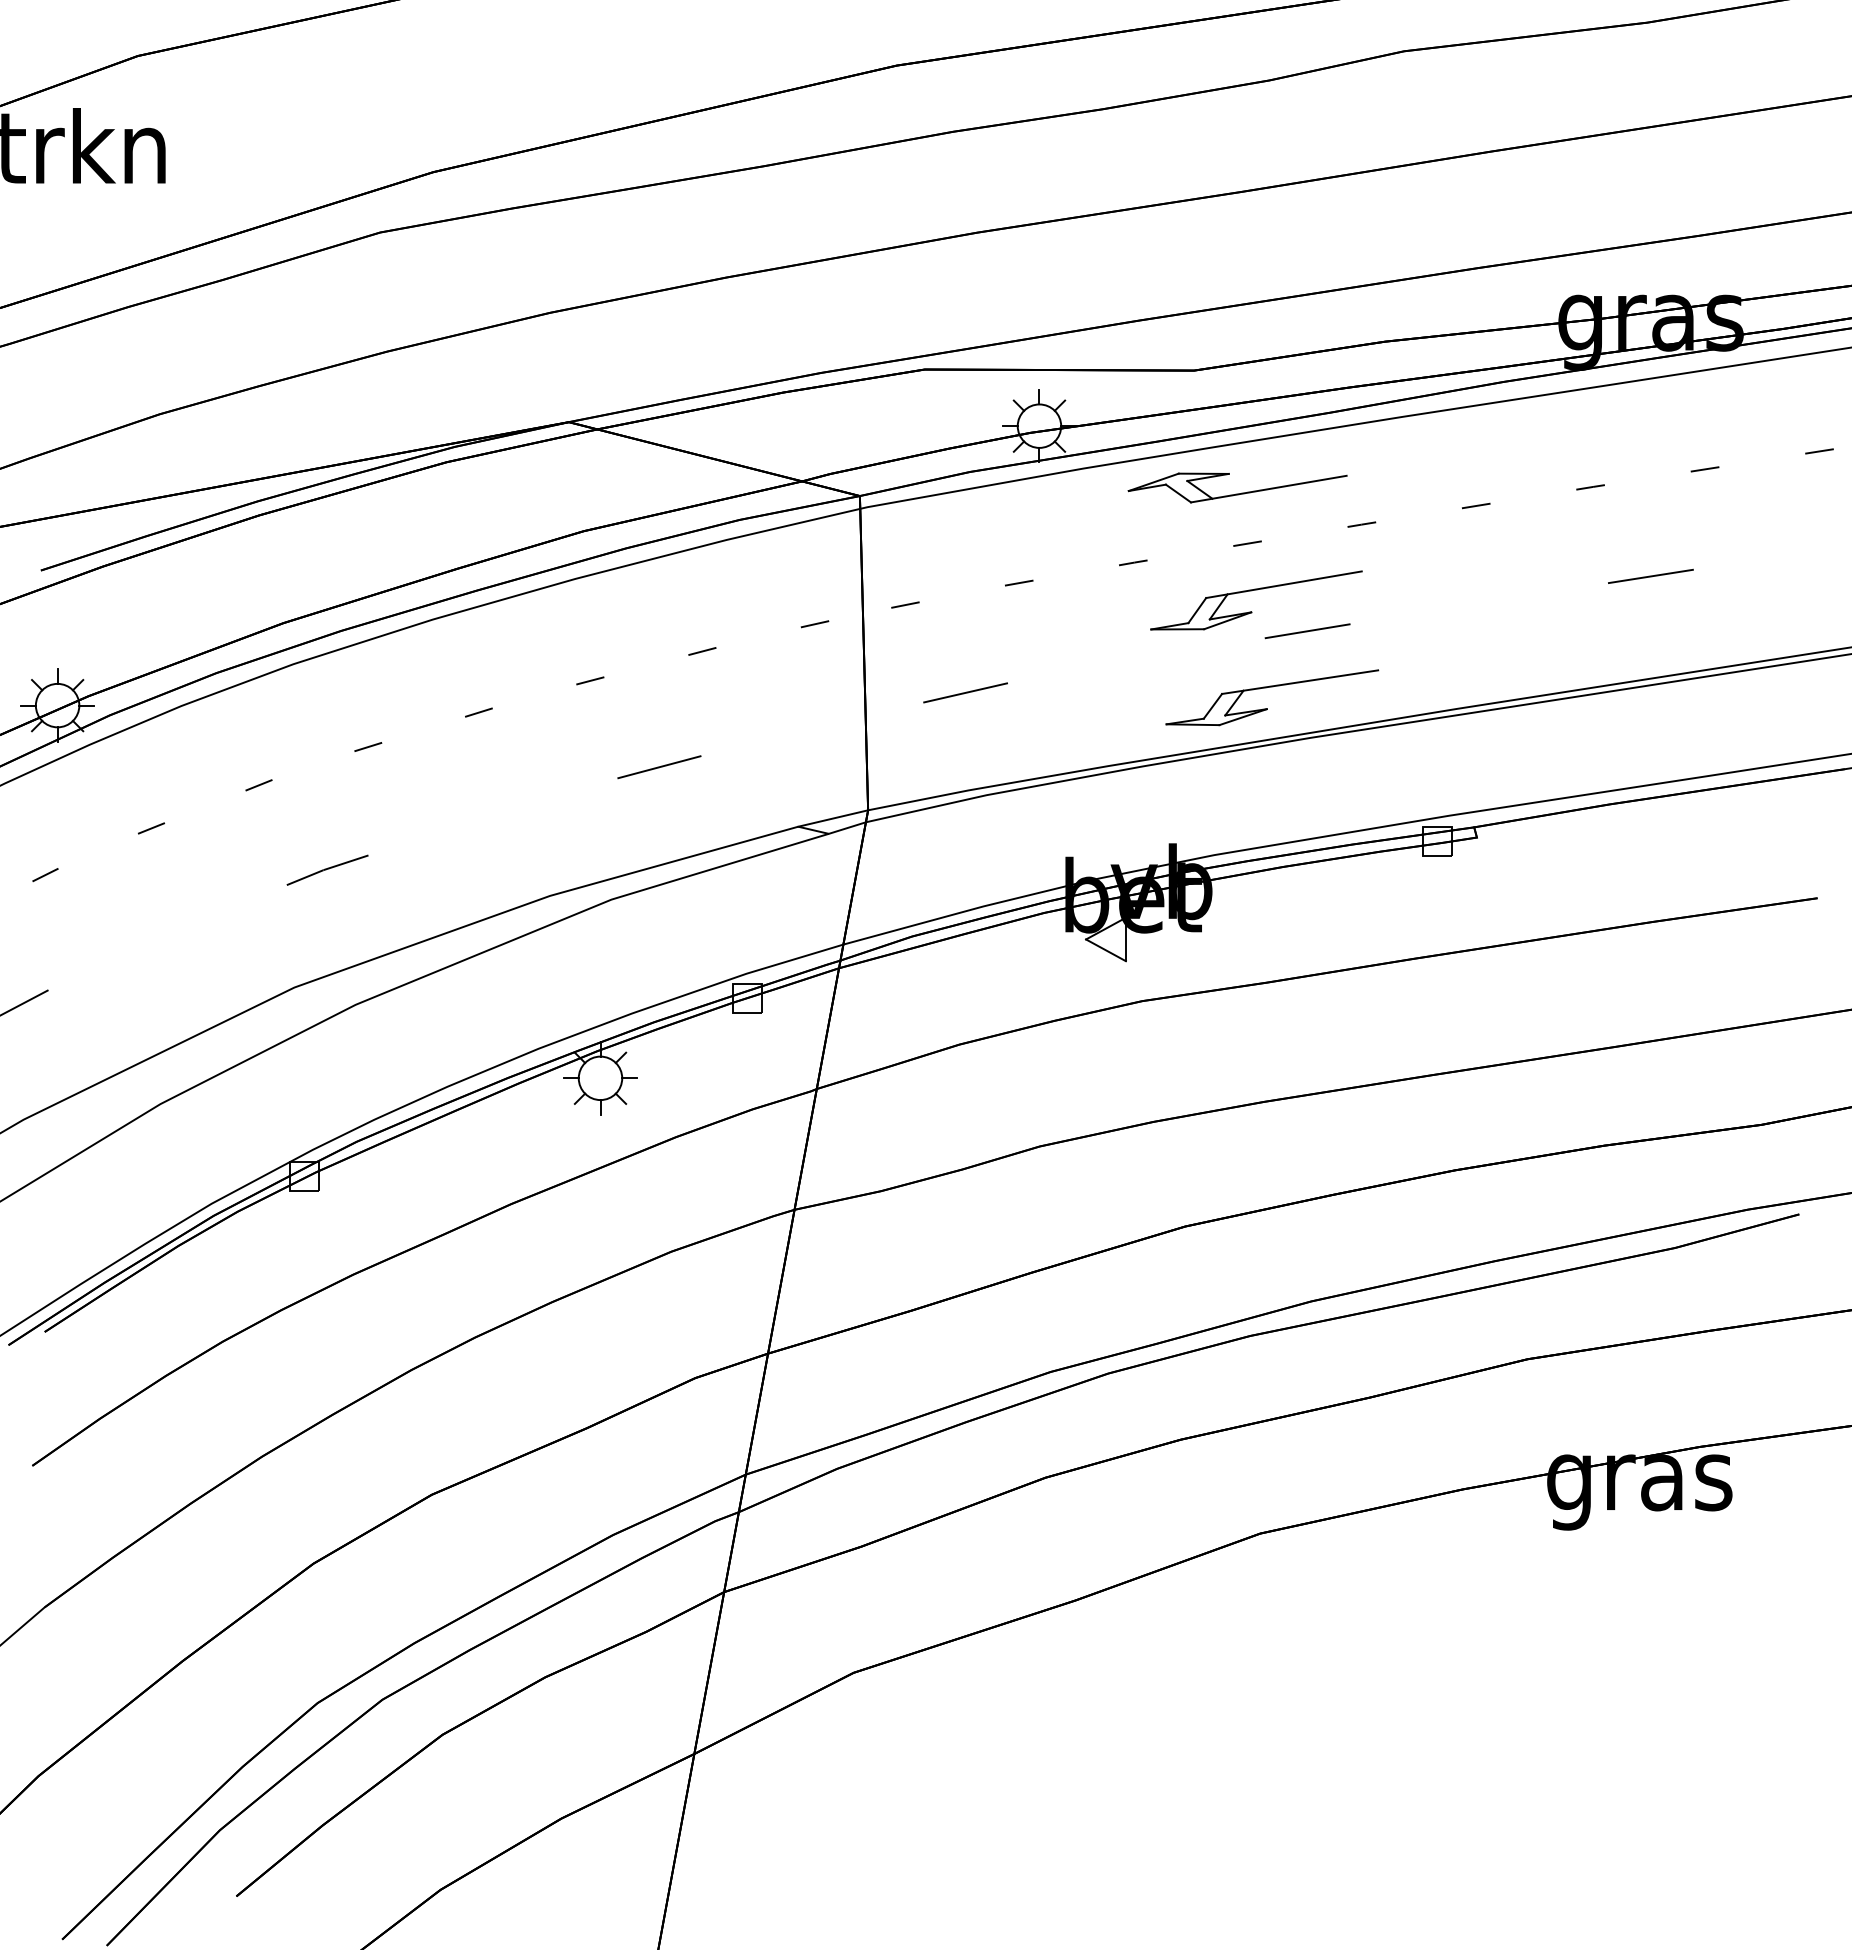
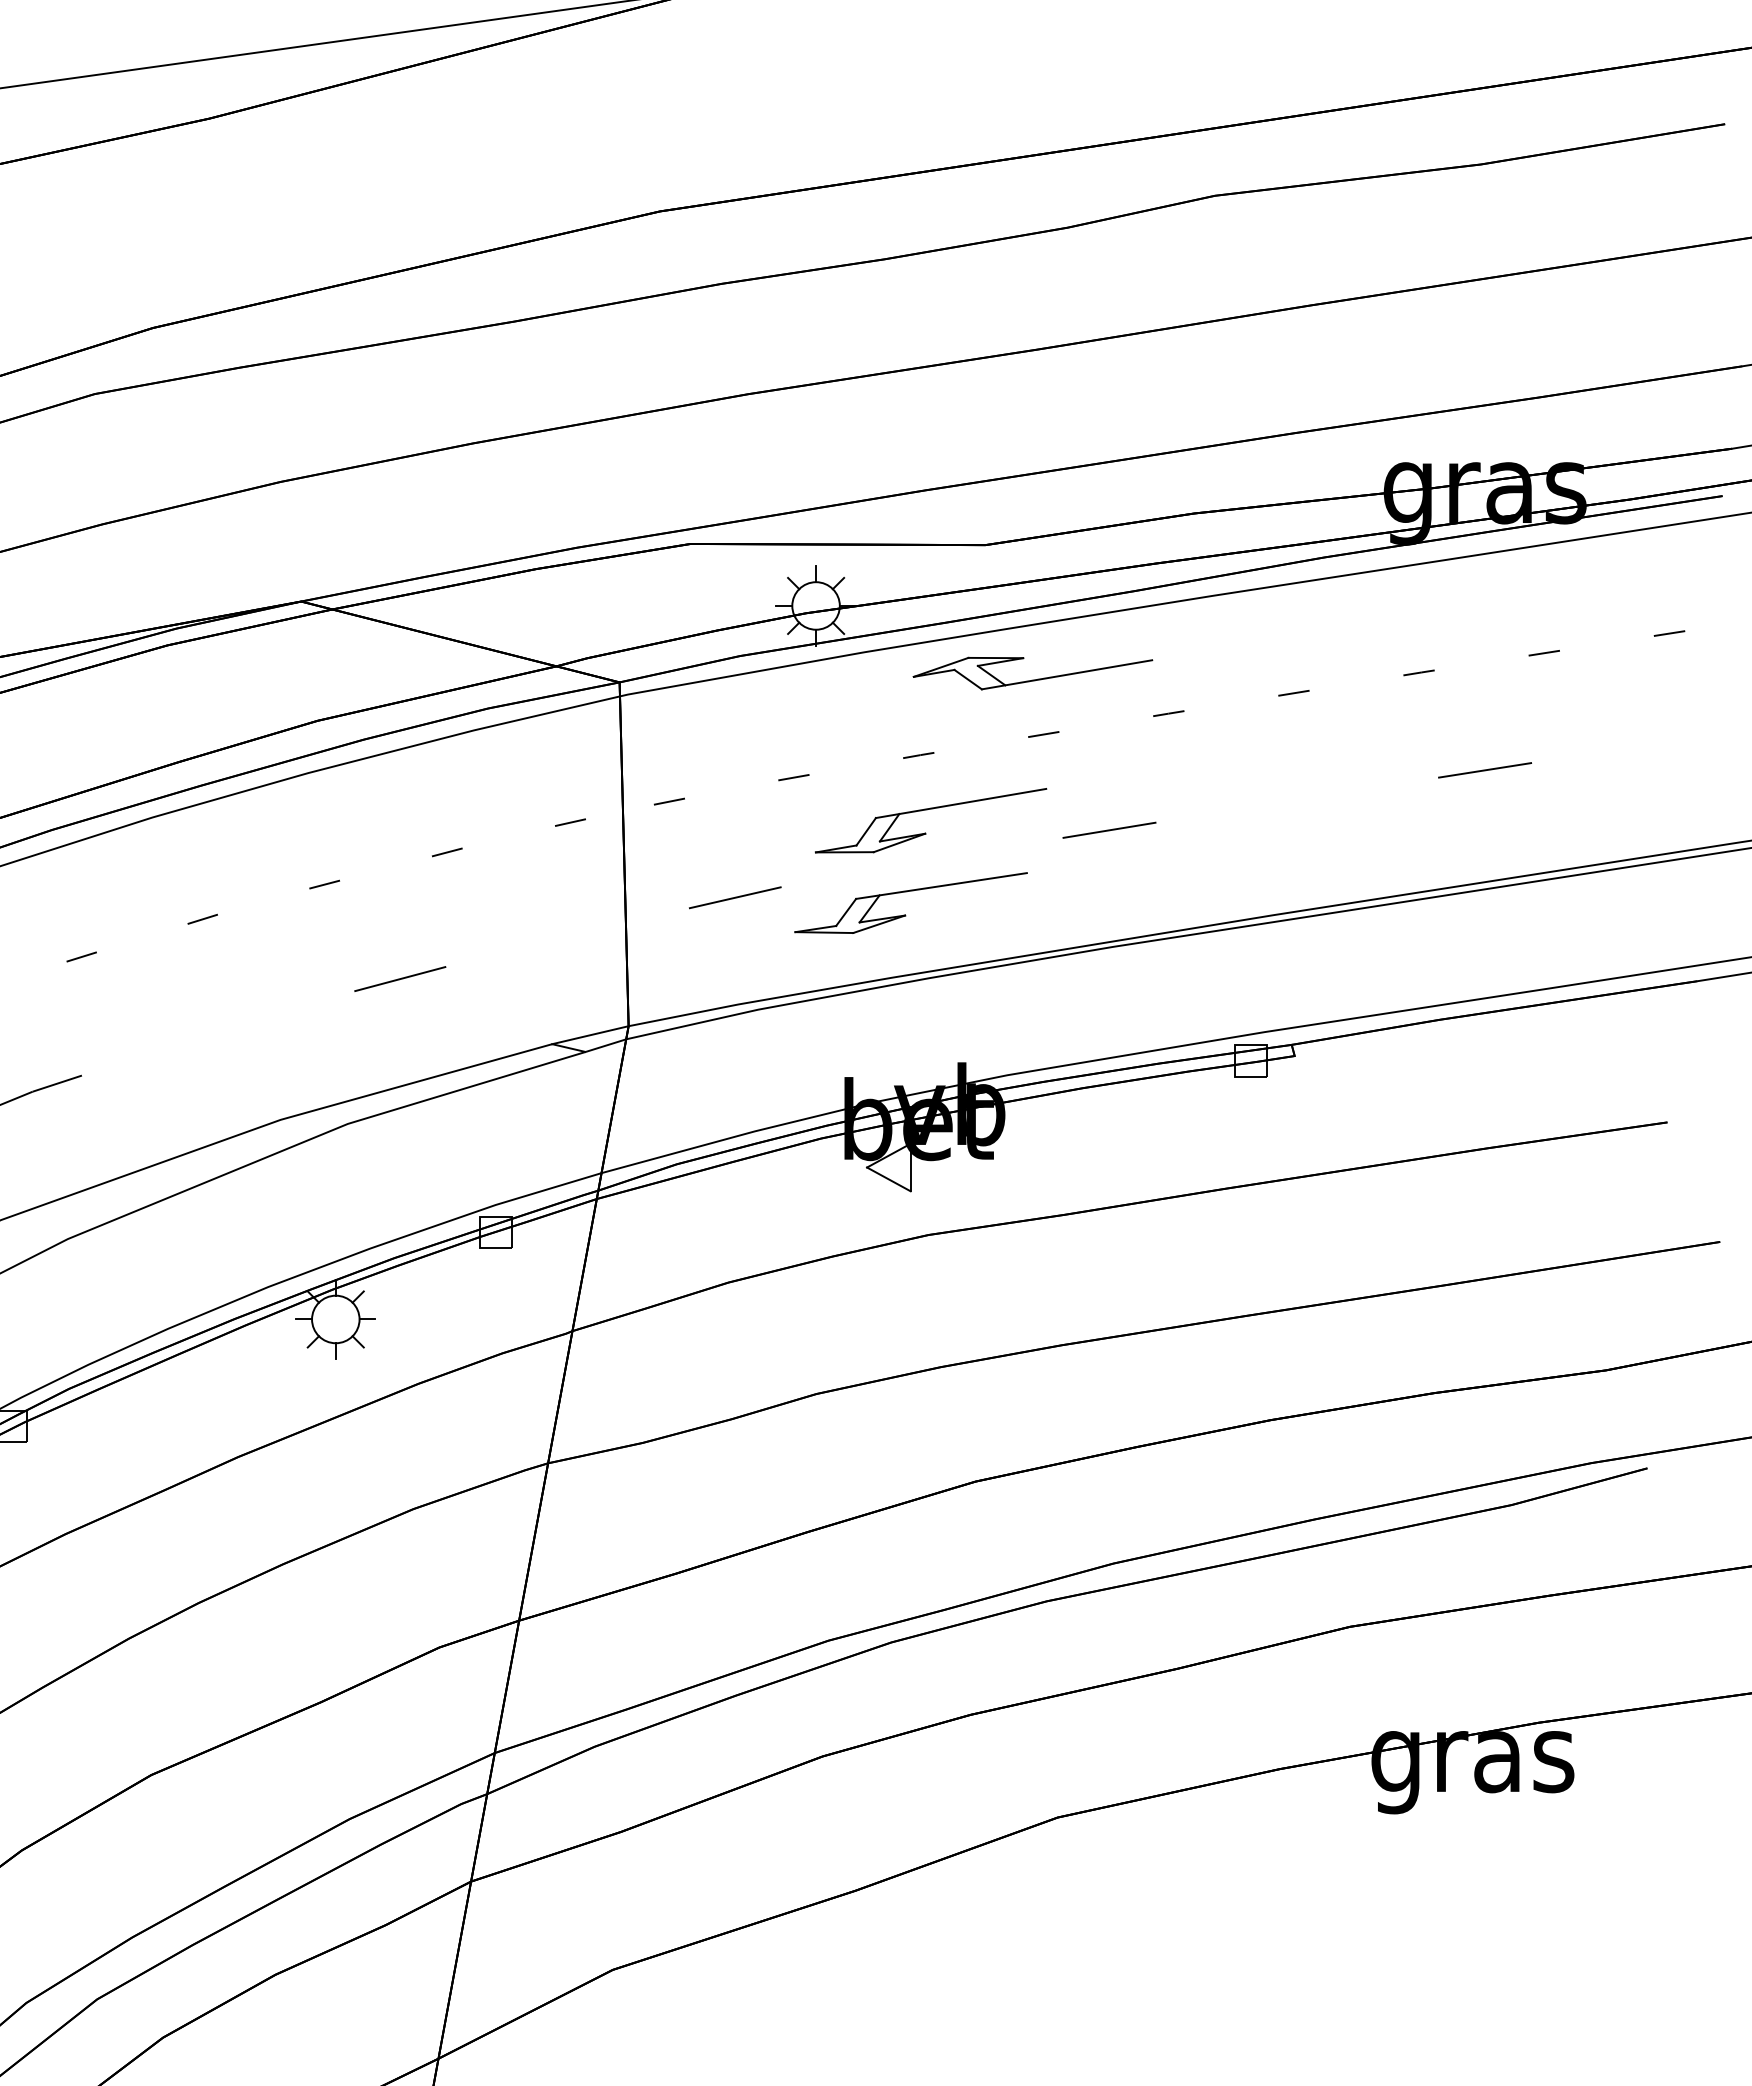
part: (1256, 590) -> (931, 809), moved
part: (1272, 687) -> (911, 891), moved

